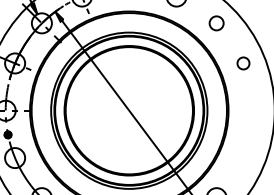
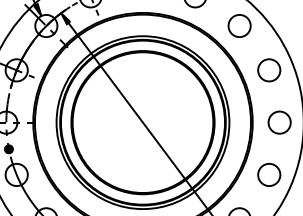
circle: (216, 23) -> (239, 26), size x1.43
circle: (243, 63) -> (269, 70), size x1.67
circle: (252, 110) -> (279, 122), added
circle: (243, 157) -> (269, 174), added

